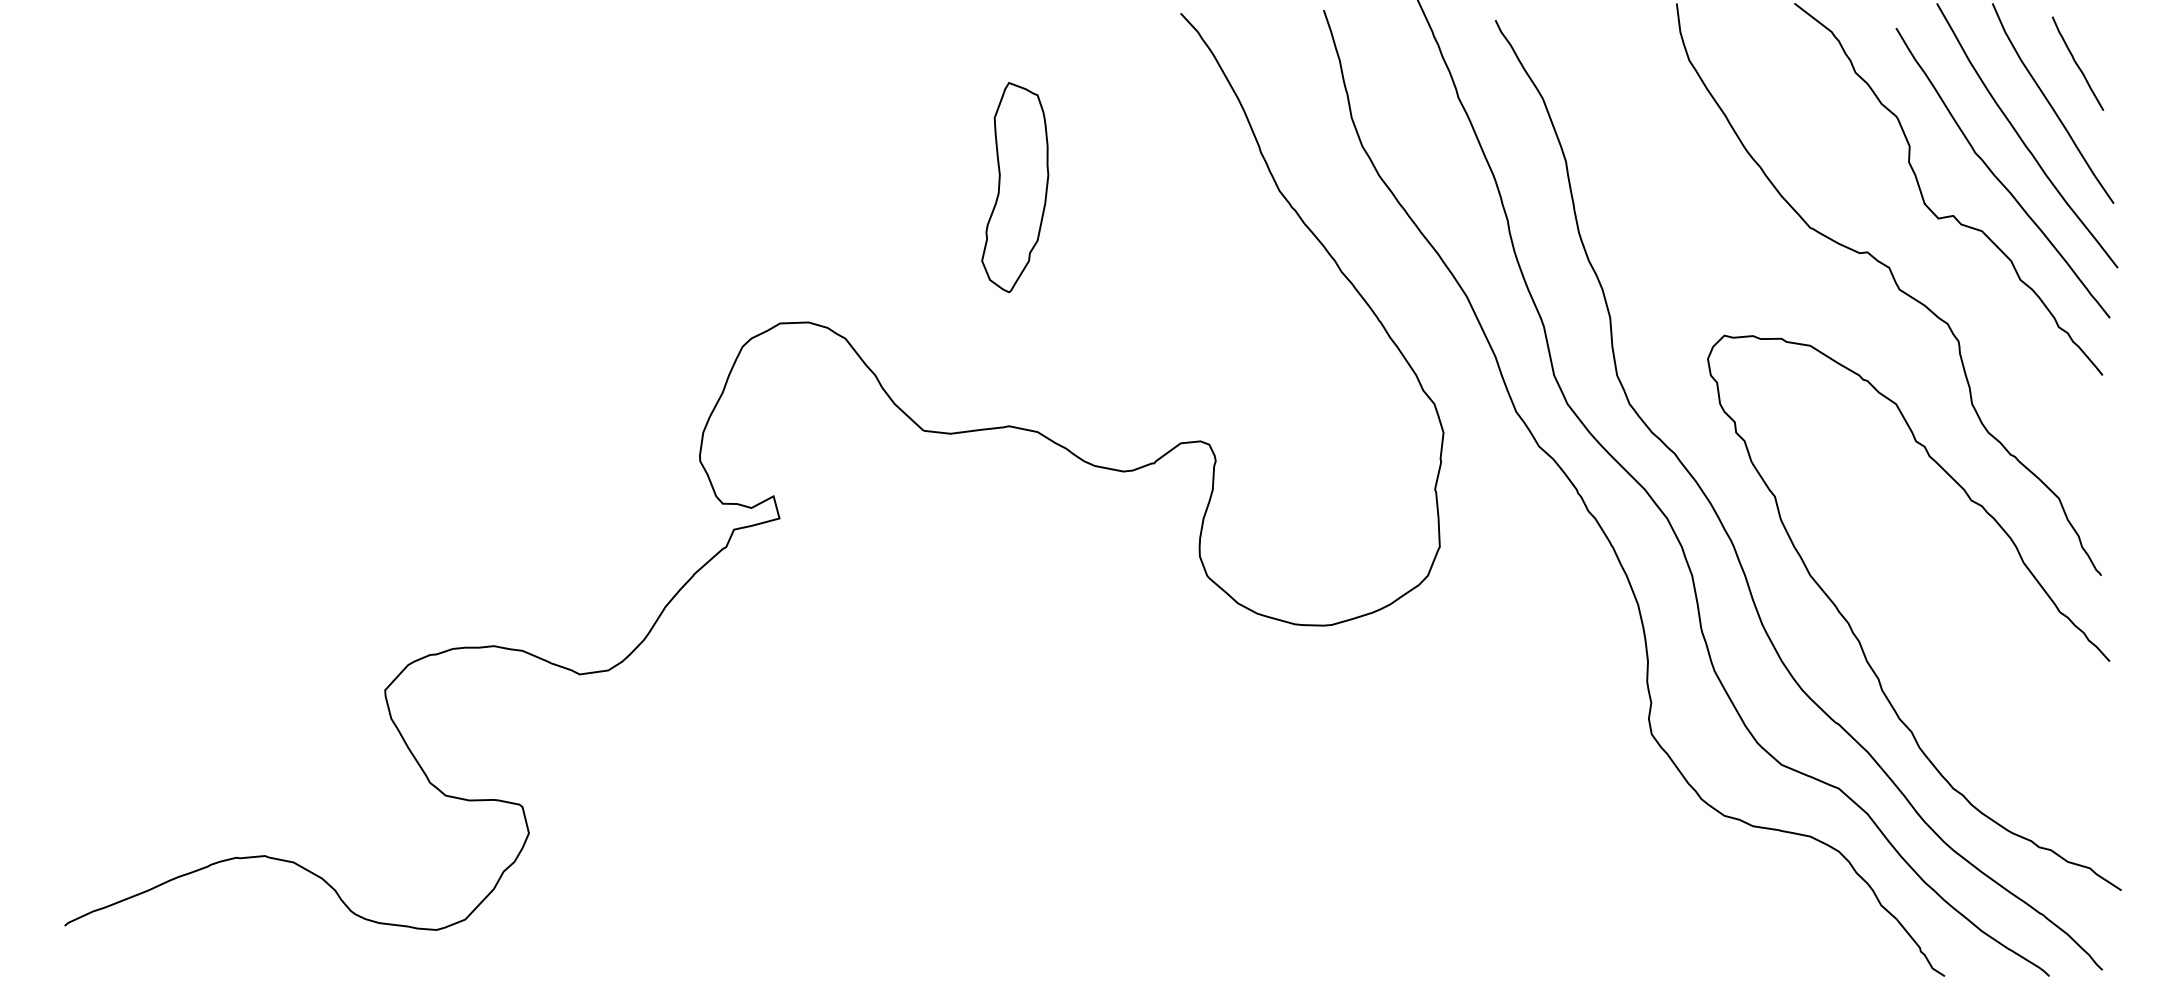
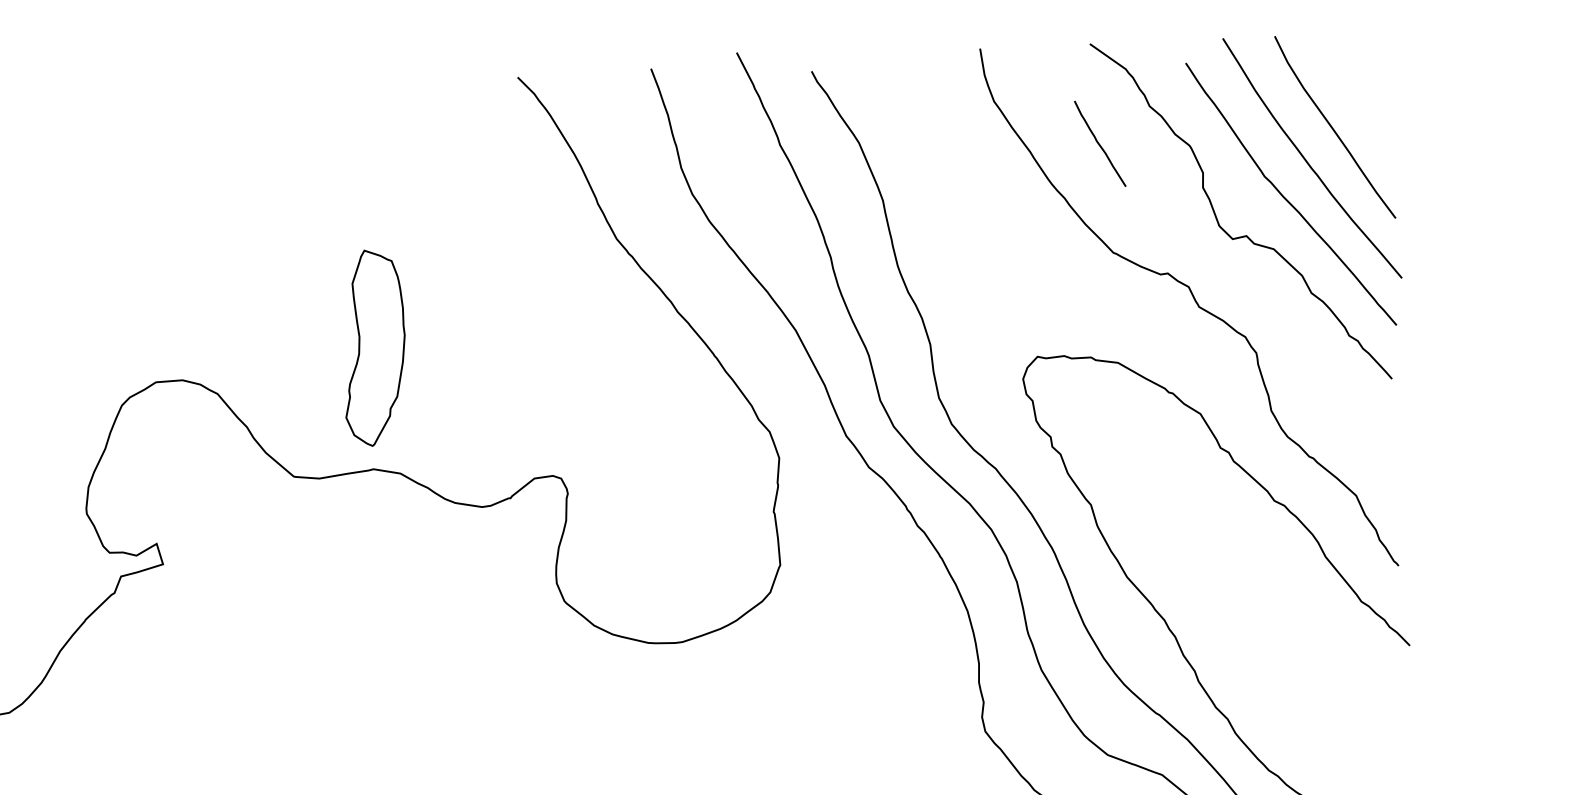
curve: (2077, 63) -> (1099, 143), moved
part: (1015, 187) -> (374, 347), moved

